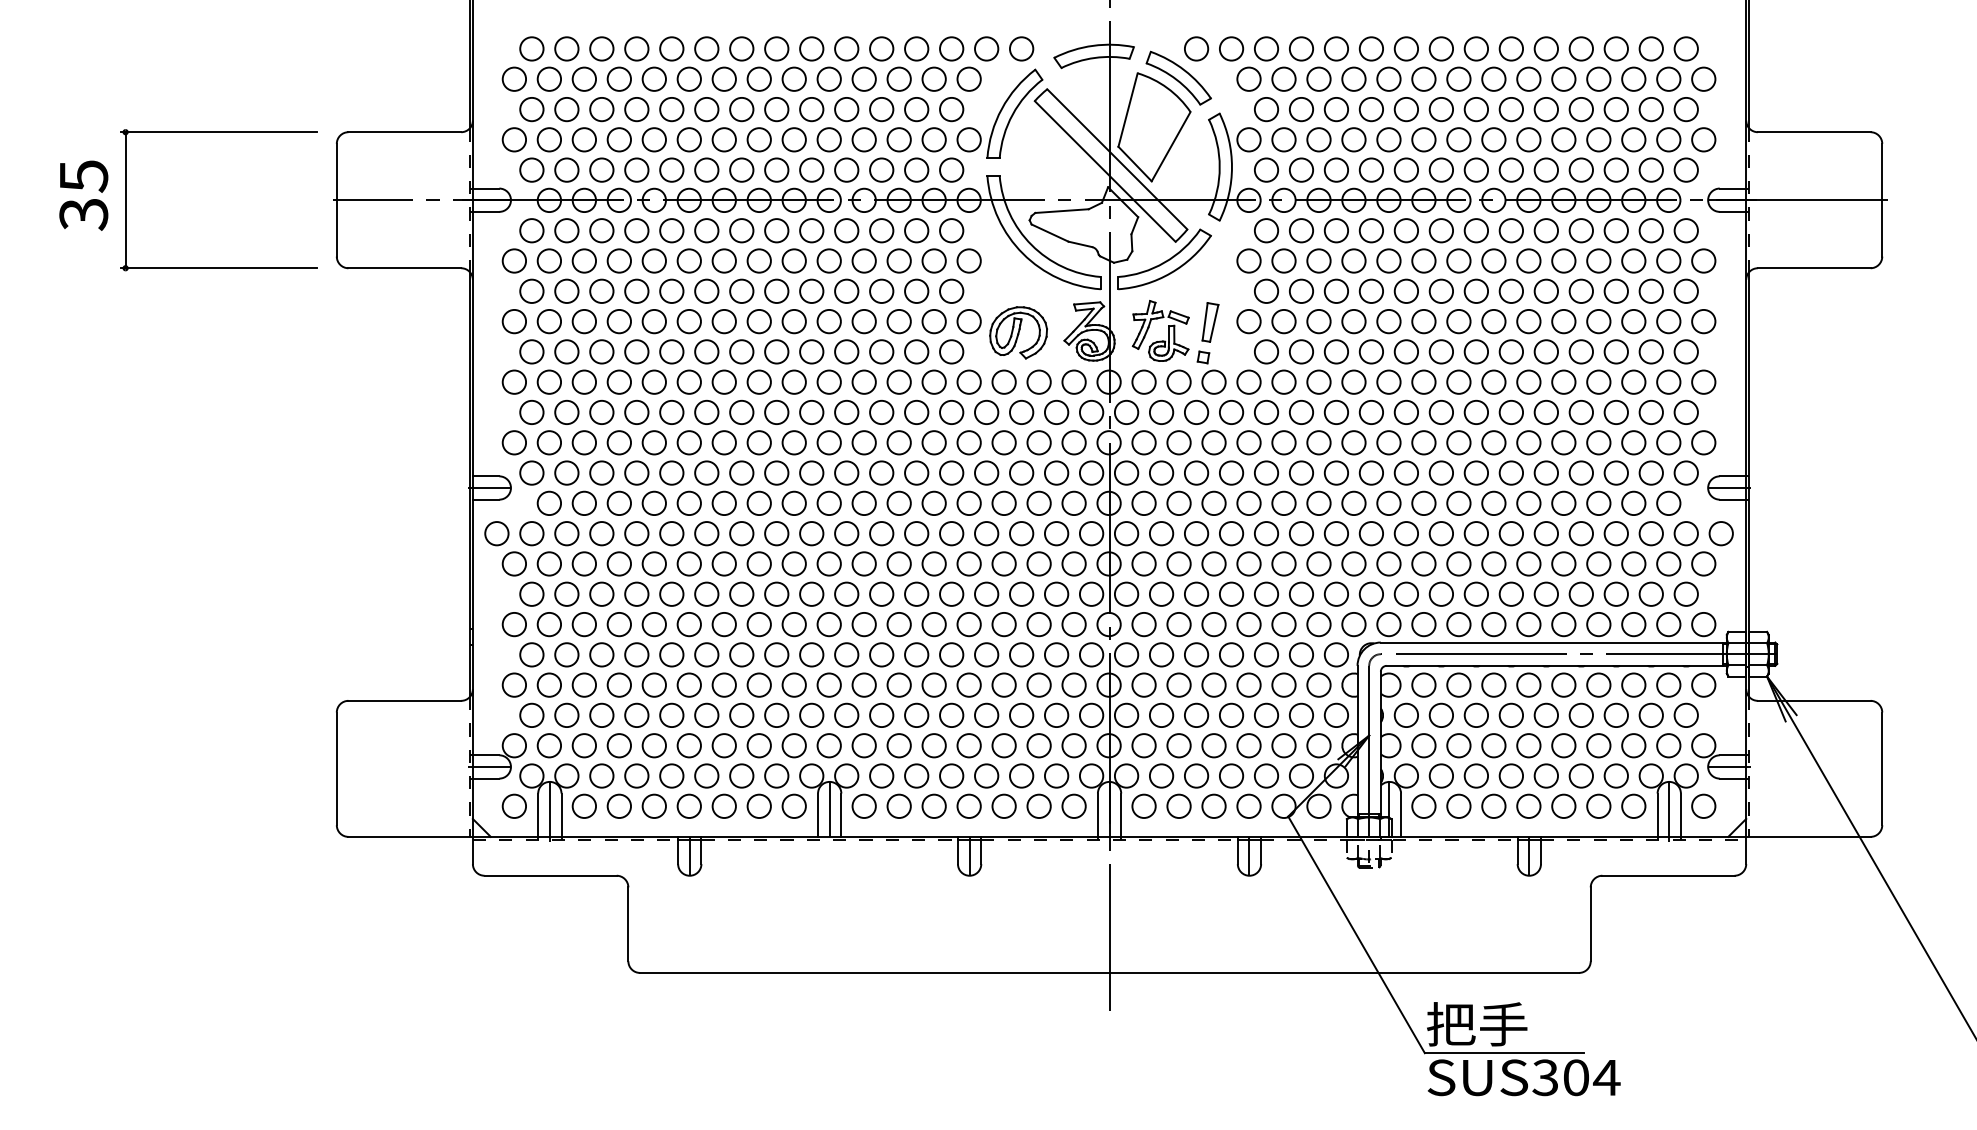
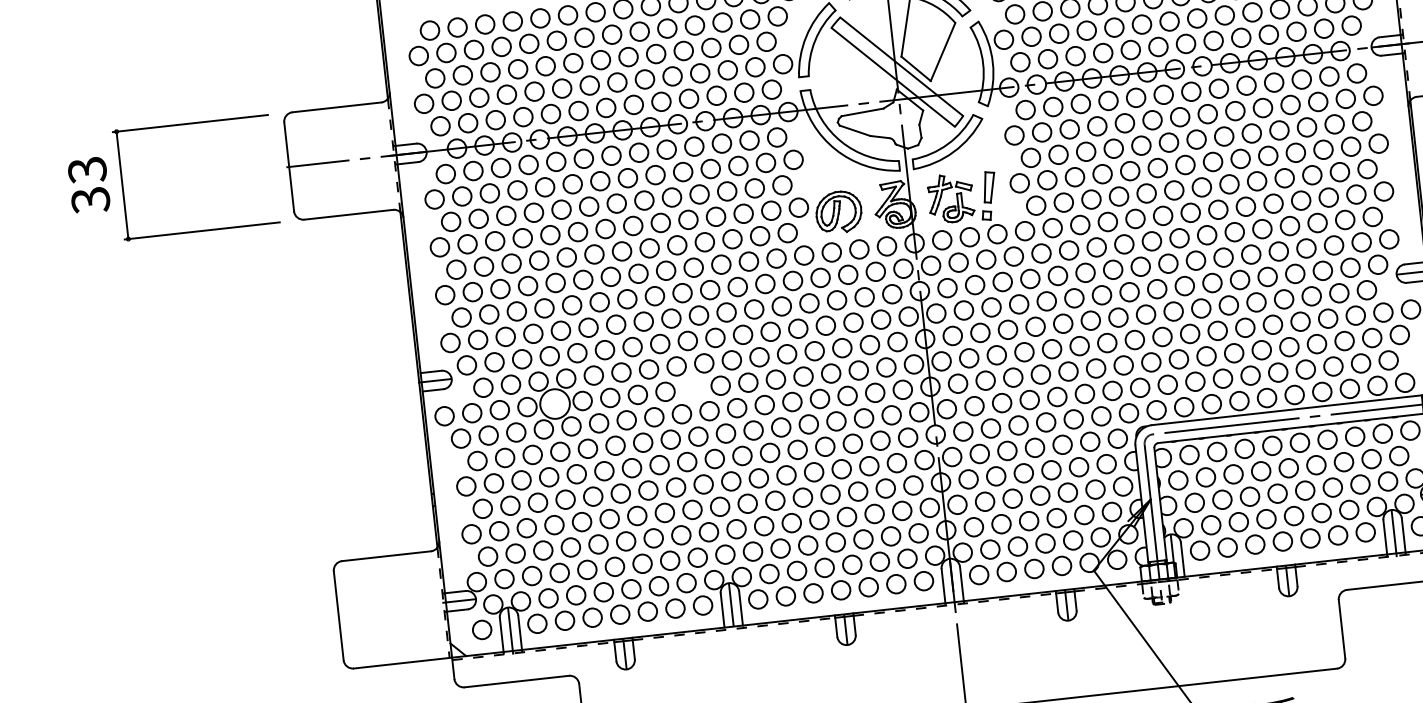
text: (83, 176) -> (87, 170), 35 -> 33
circle: (636, 533) -> (554, 403), size x1.6
circle: (811, 533) -> (692, 388), removed

